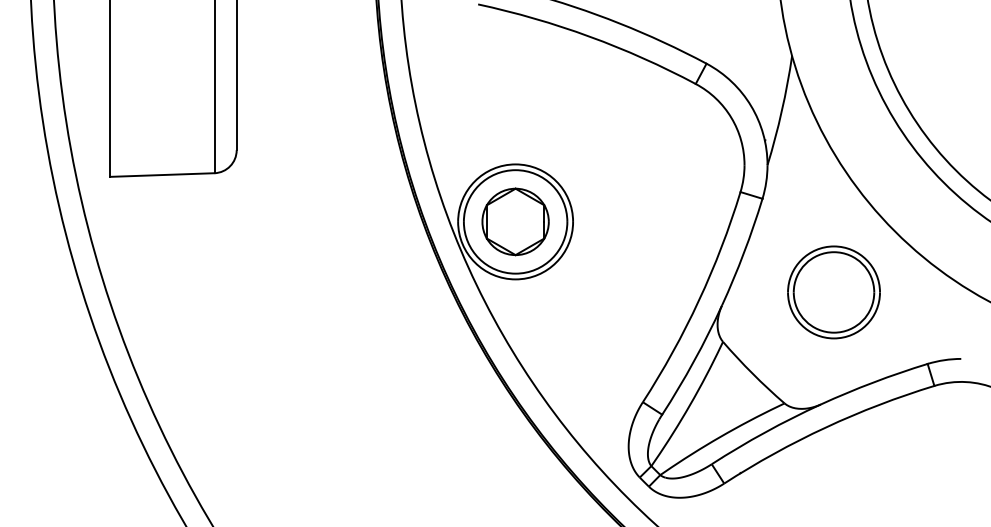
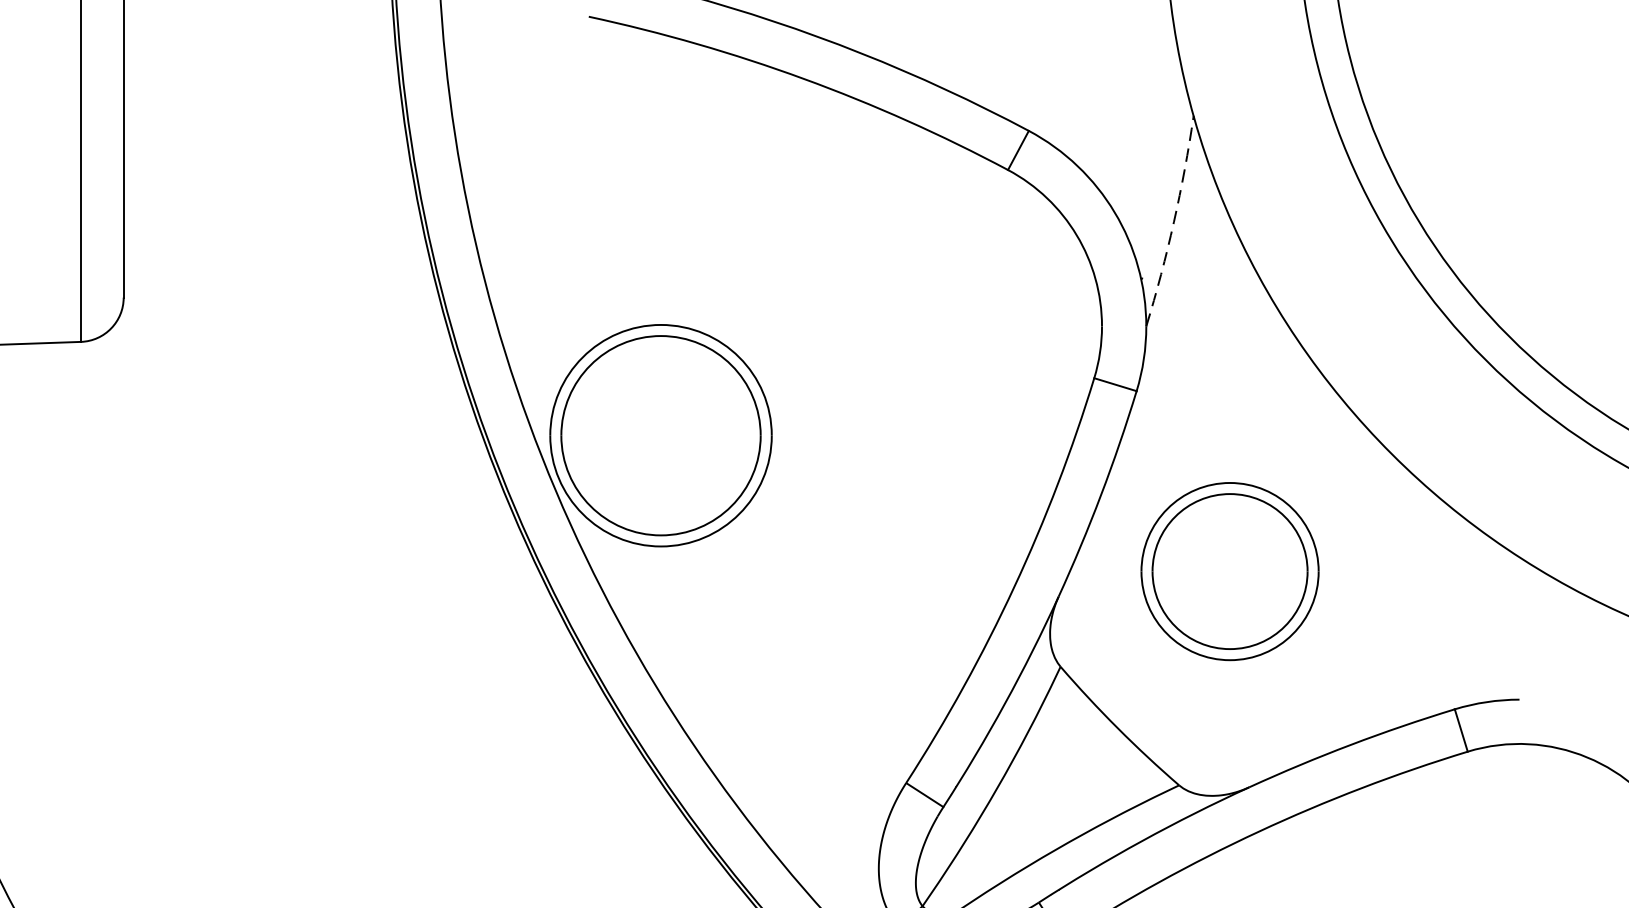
arc: (781, 110) -> (1173, 221), solid -> dashed
part: (515, 221) -> (660, 434), removed
part: (833, 292) -> (1229, 571), moved

